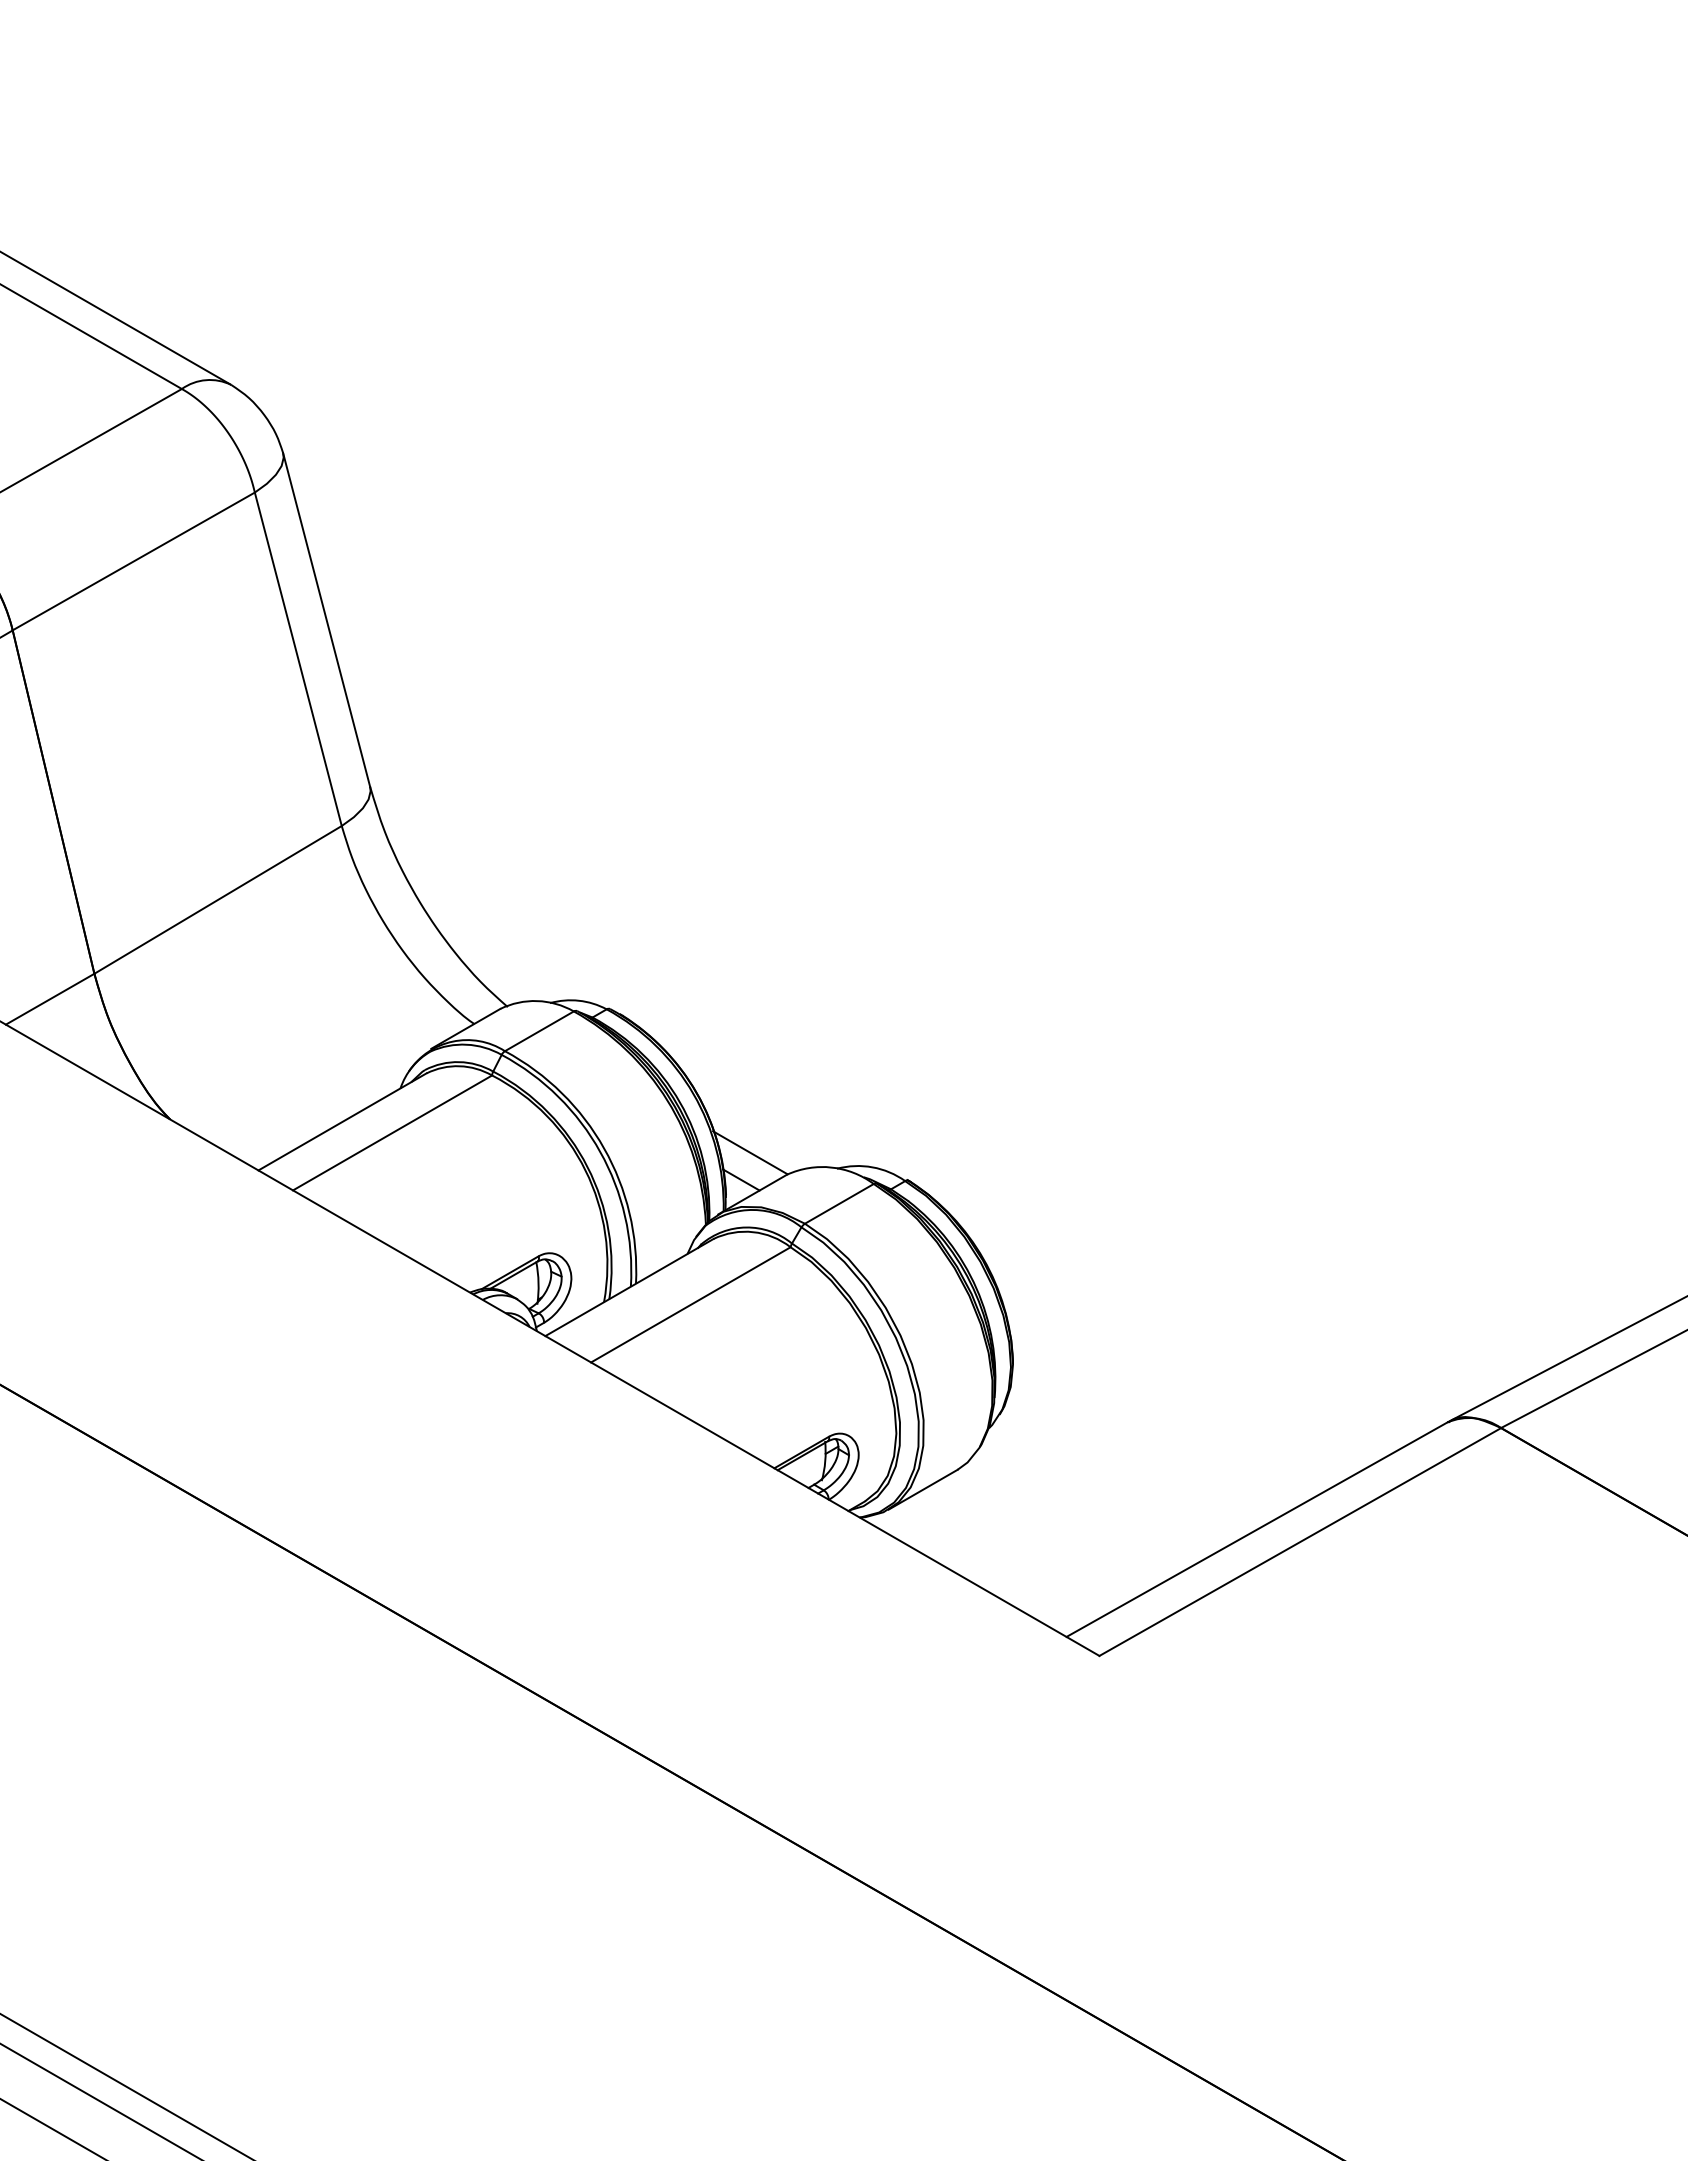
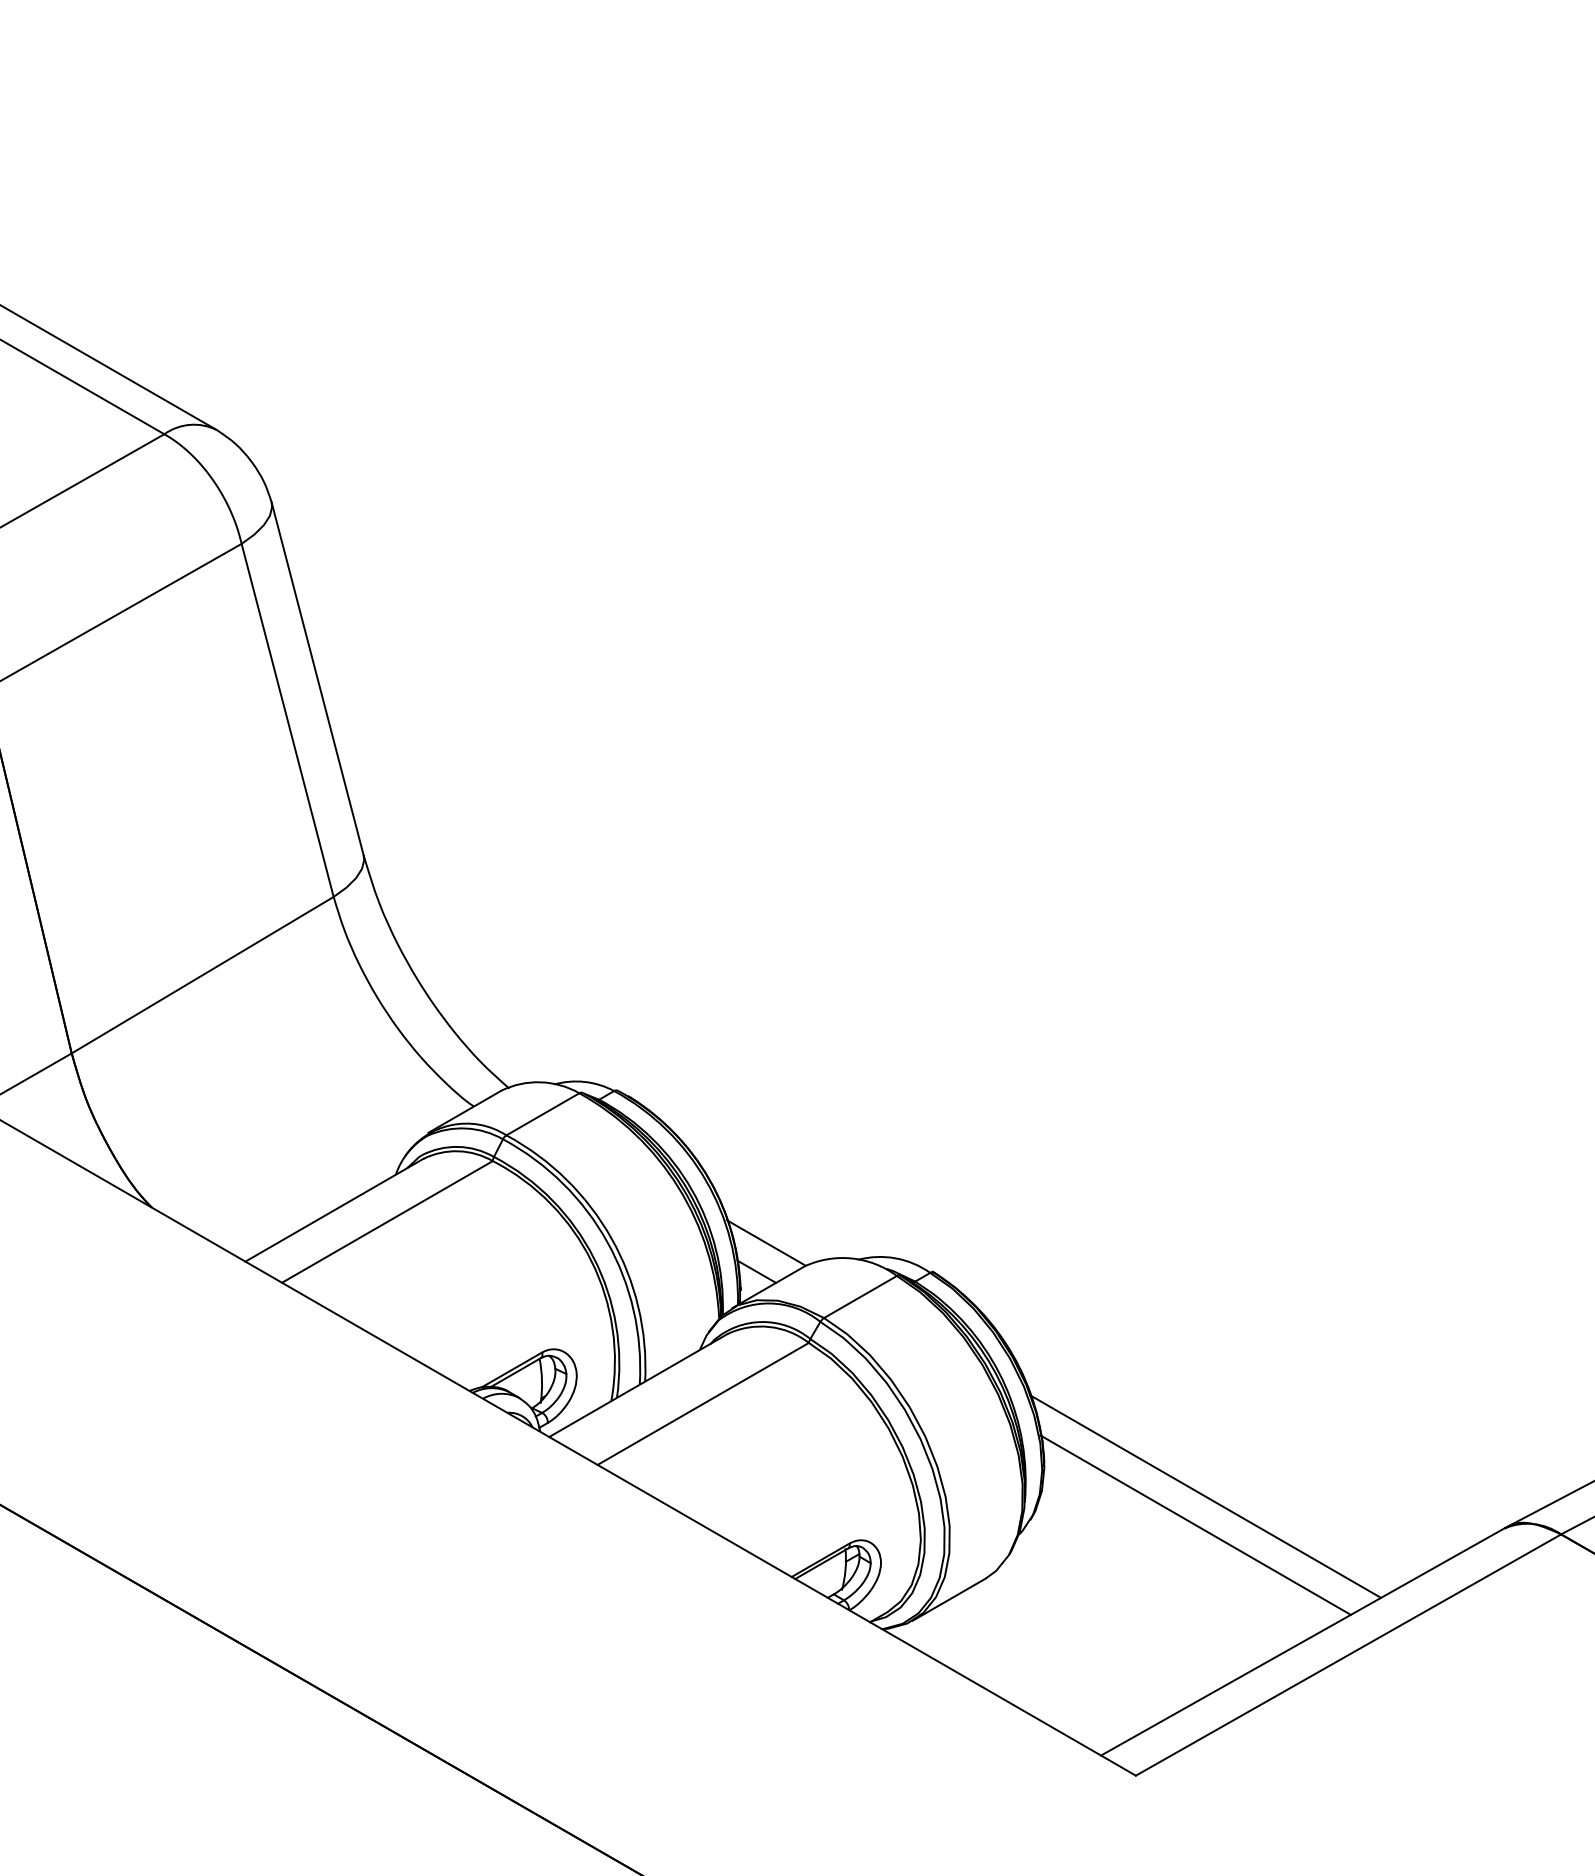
line: (1165, 1392) -> (1205, 1496), added
line: (1155, 1419) -> (1195, 1525), added

